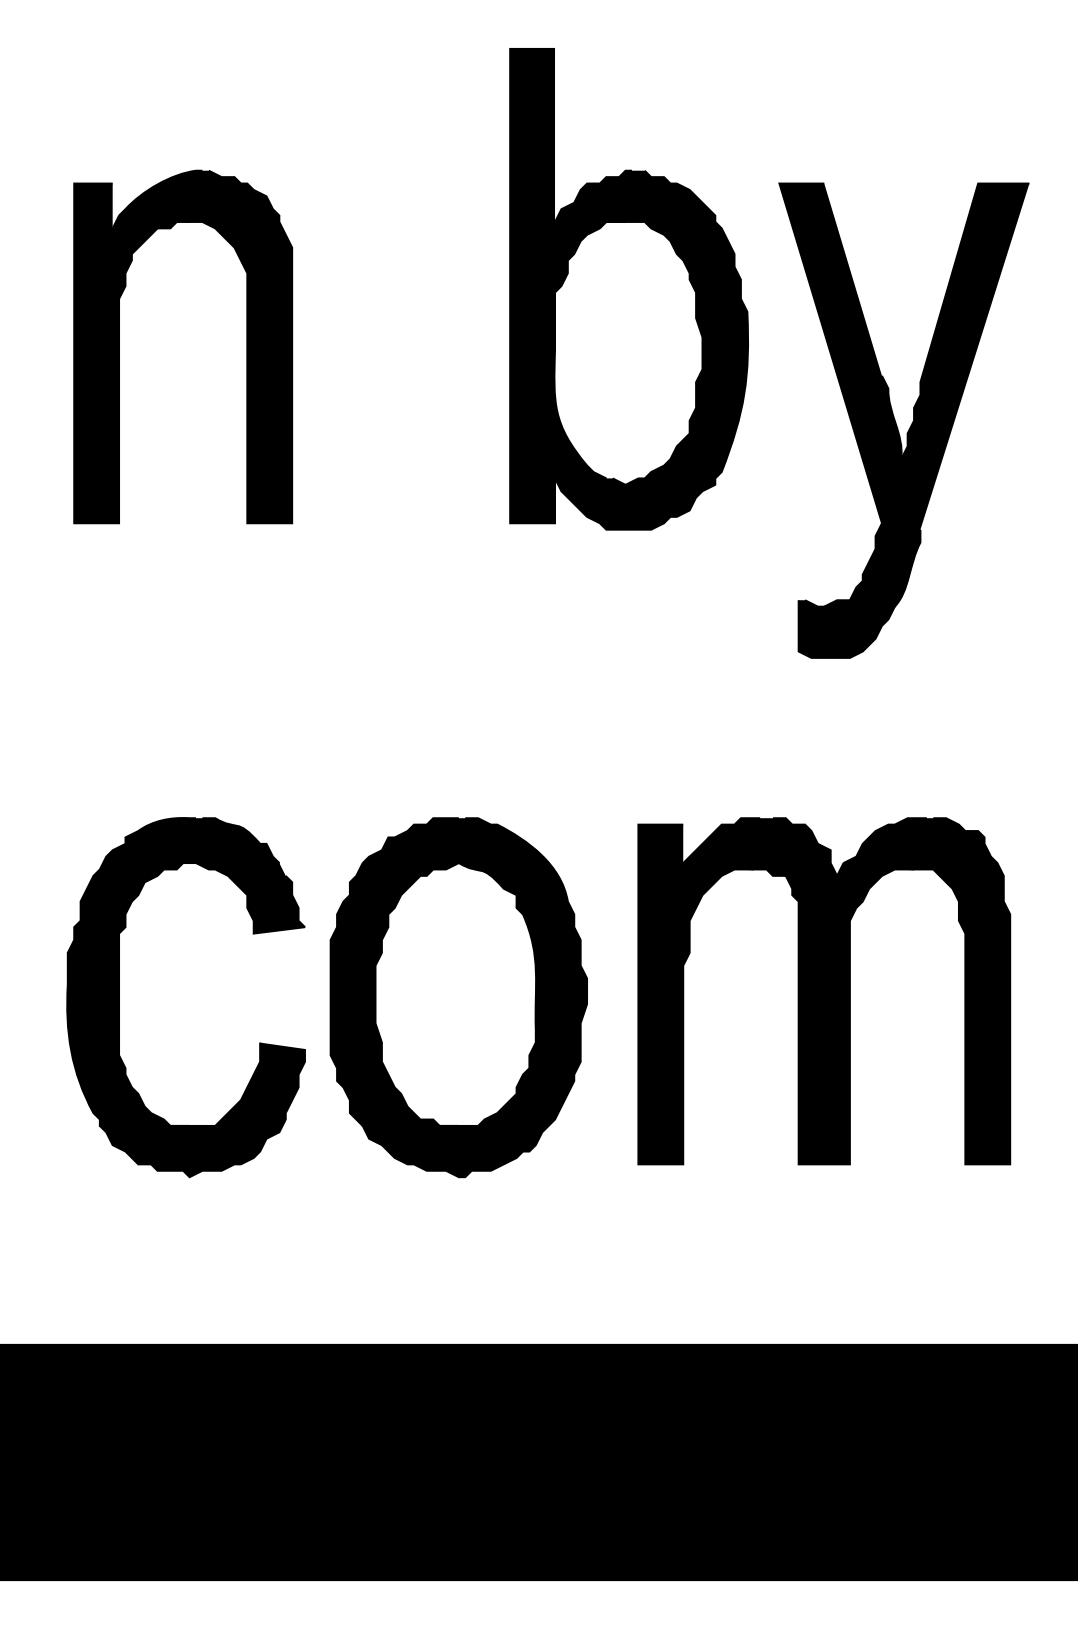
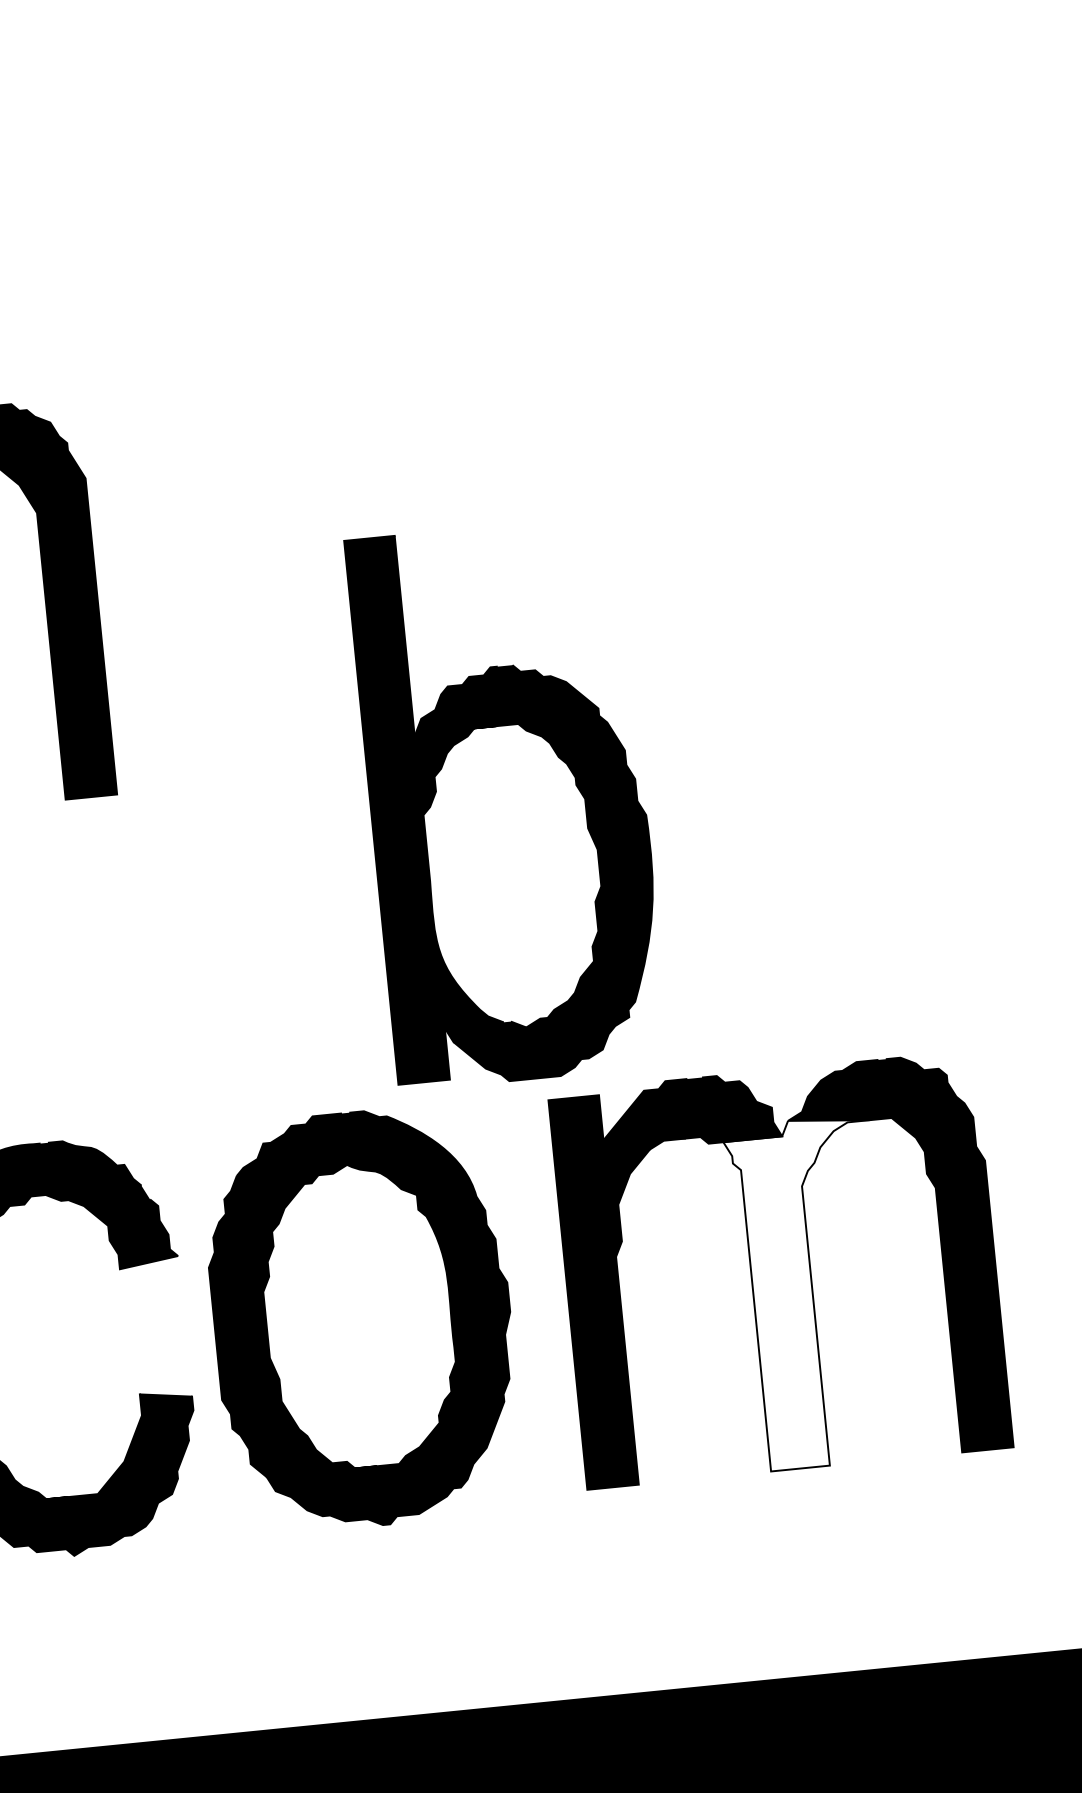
part: (628, 289) -> (507, 803), moved
part: (896, 422) -> (798, 609), removed
fill: (849, 1013) -> (812, 1292), removed

